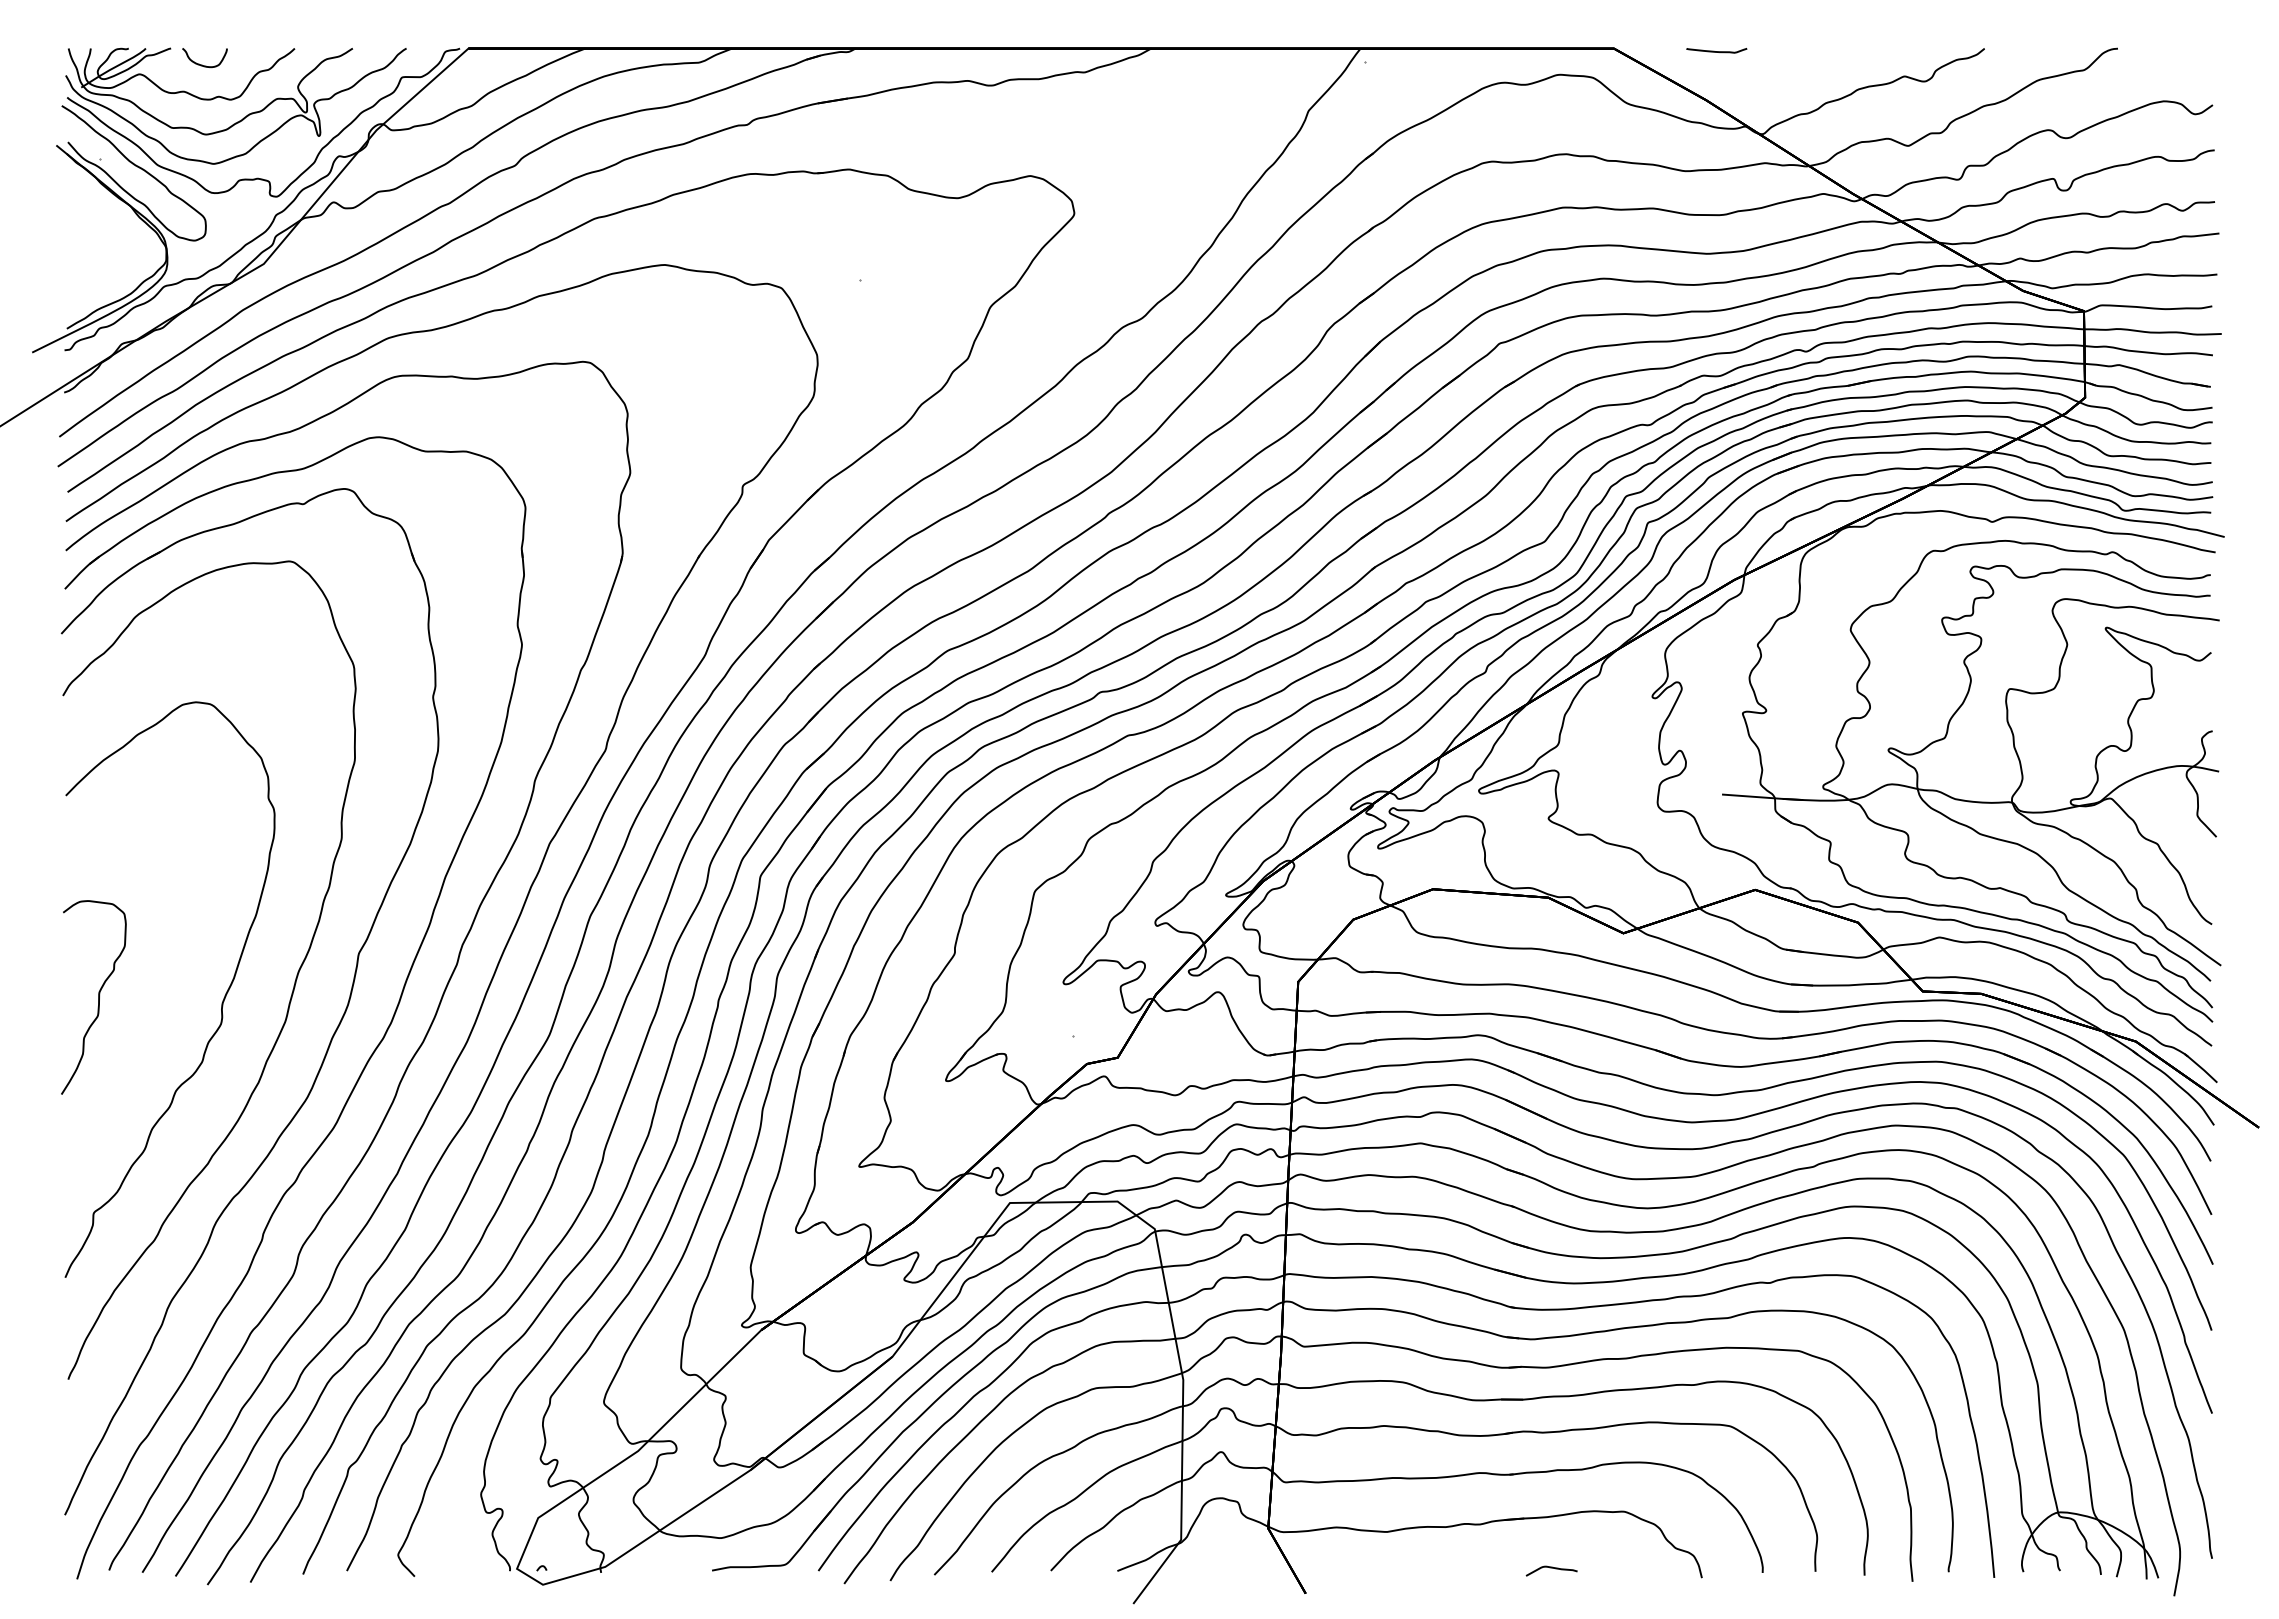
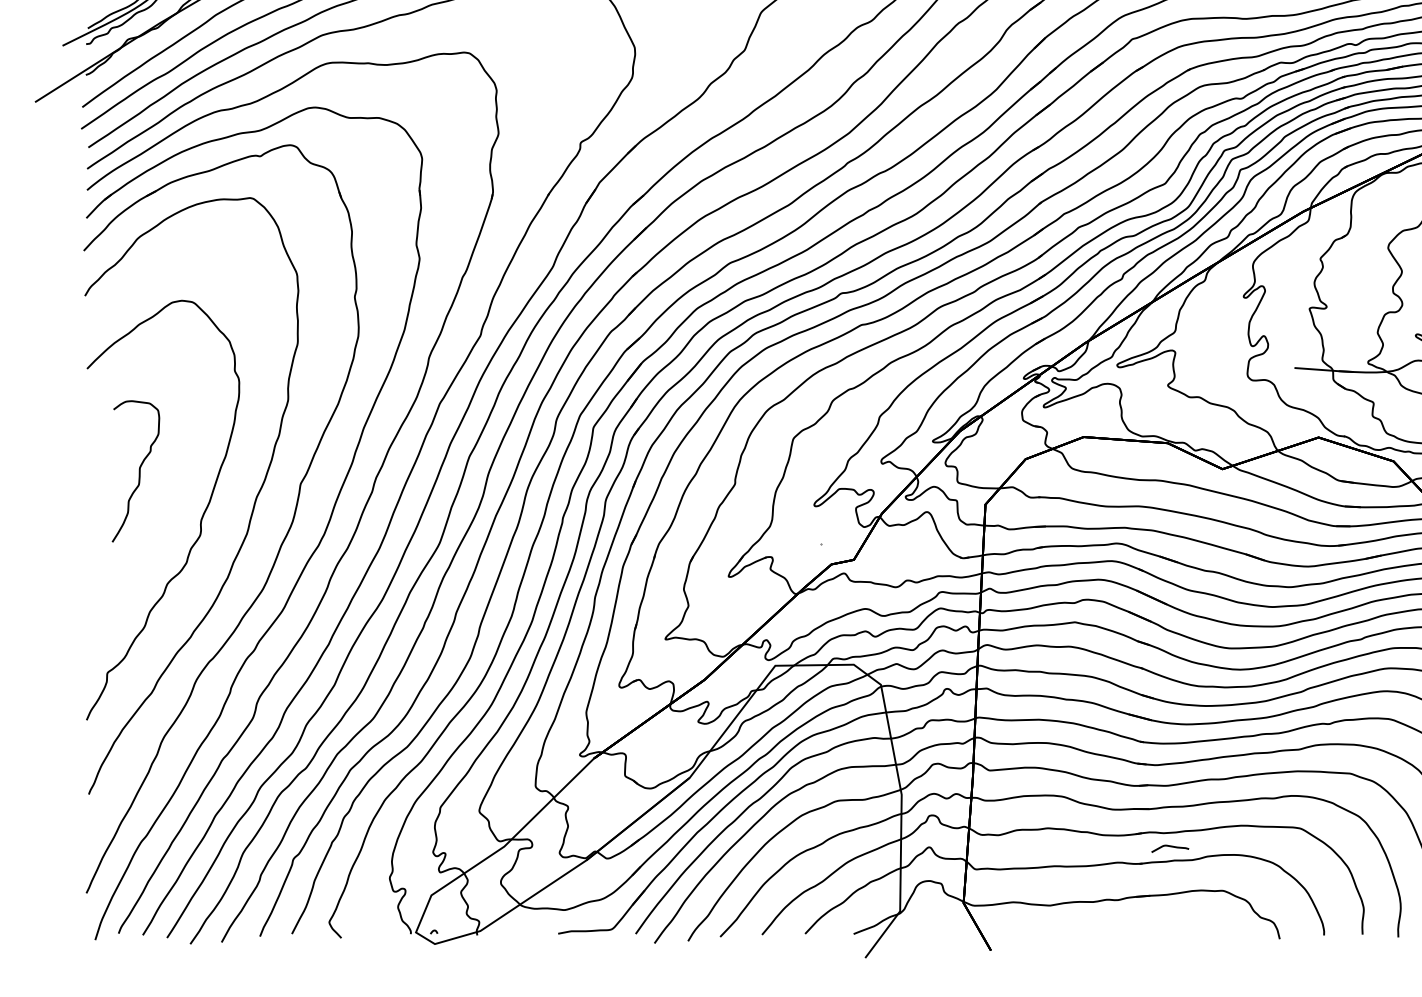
curve: (98, 997) -> (139, 471), moved
curve: (1551, 1568) -> (1170, 846), moved

